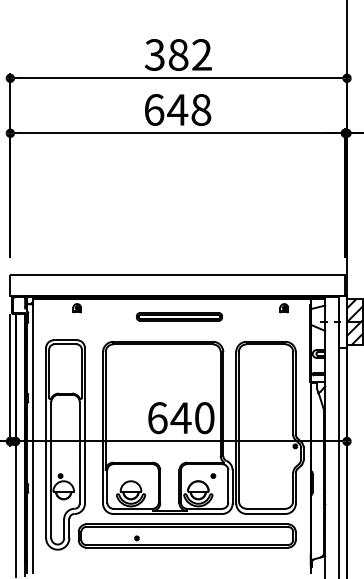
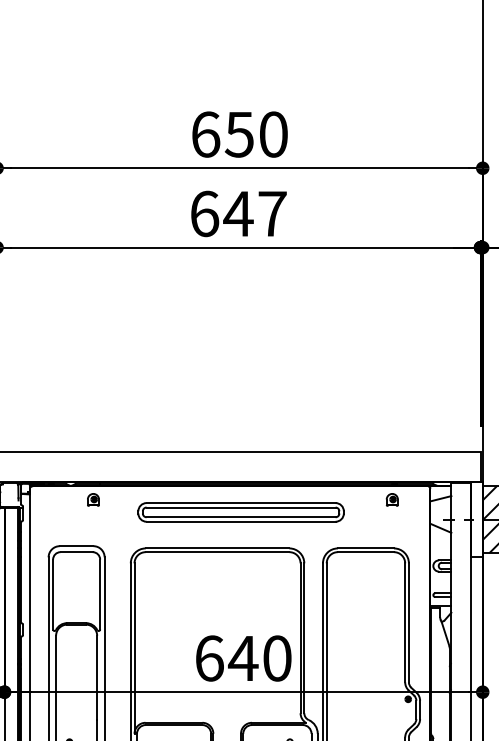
text: (177, 54) -> (238, 133), 382 -> 650
text: (201, 109) -> (272, 213), 648 -> 647
part: (179, 316) -> (241, 511), size x1.67

